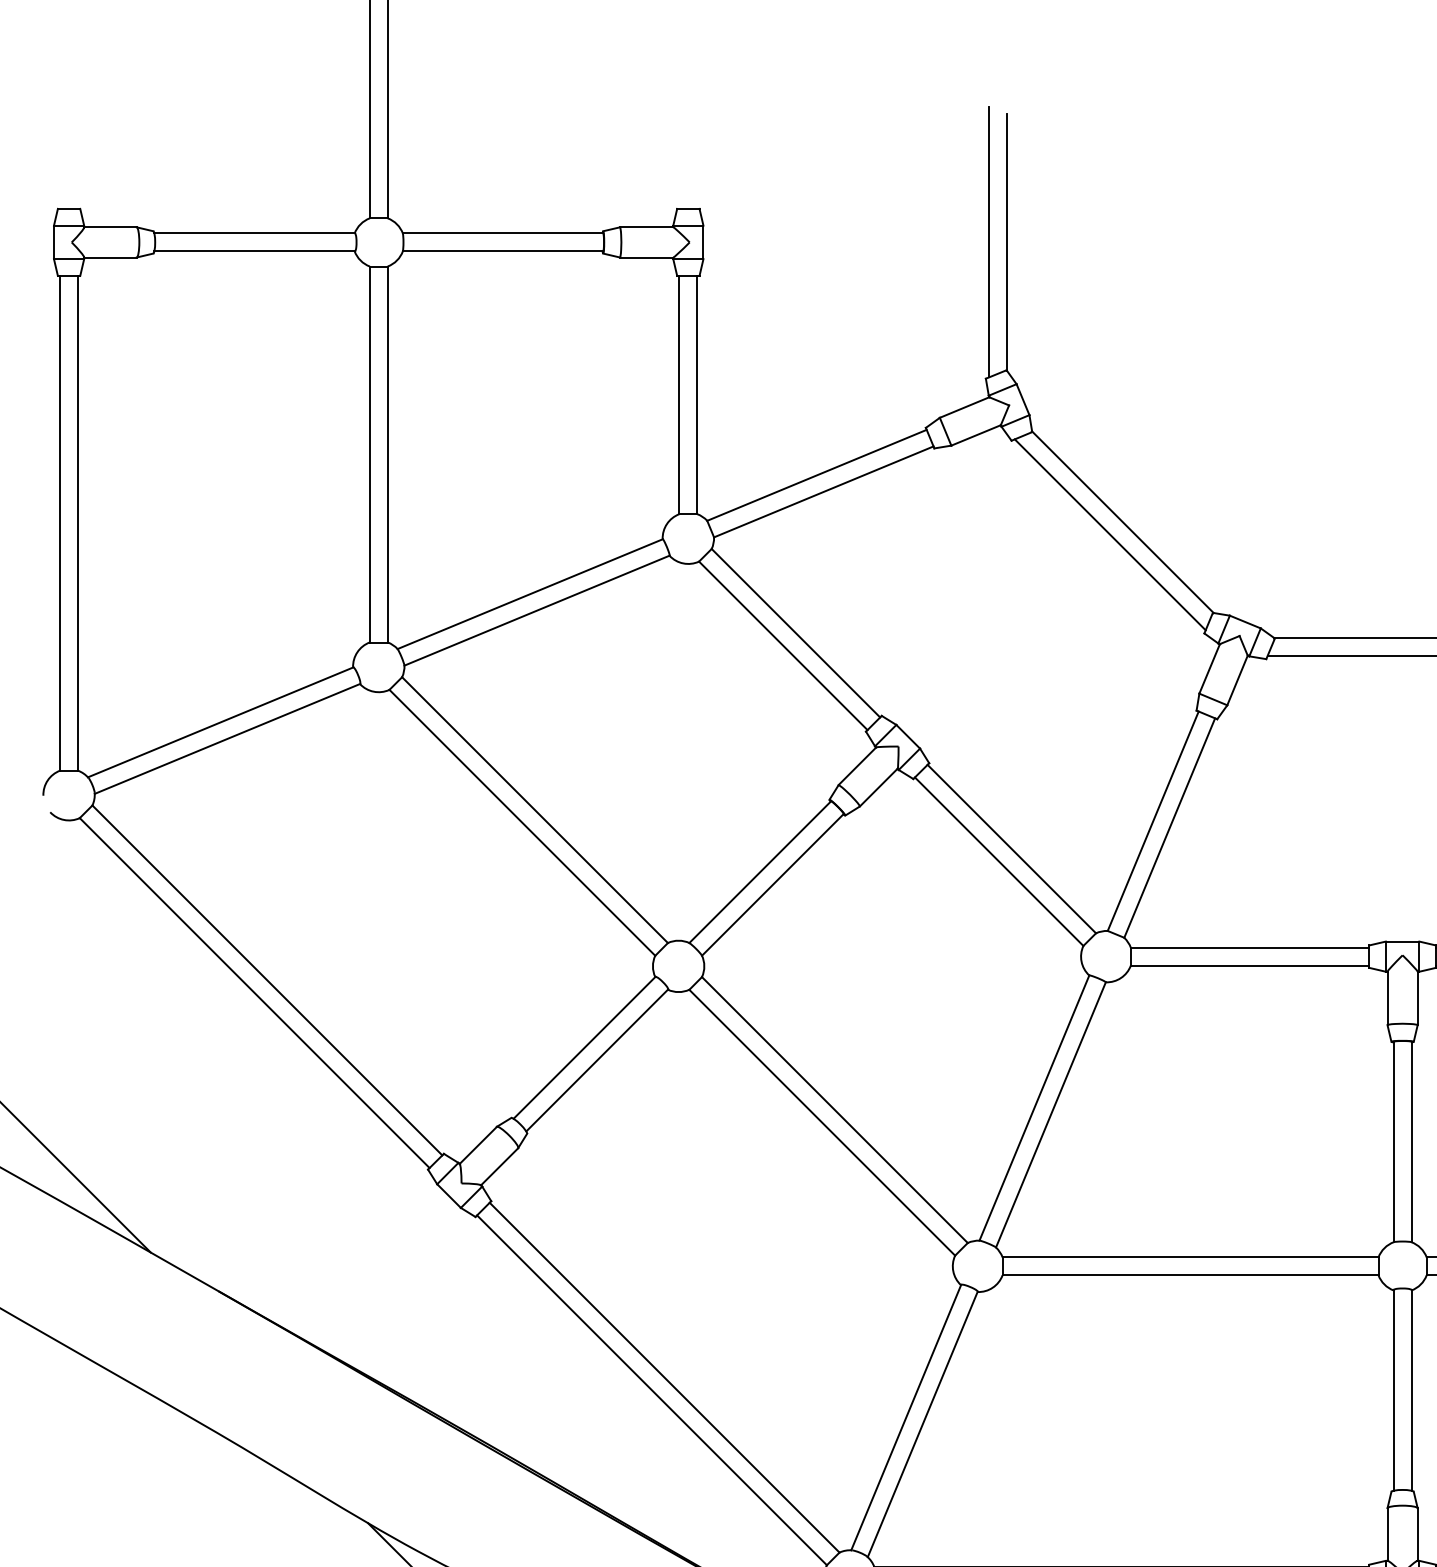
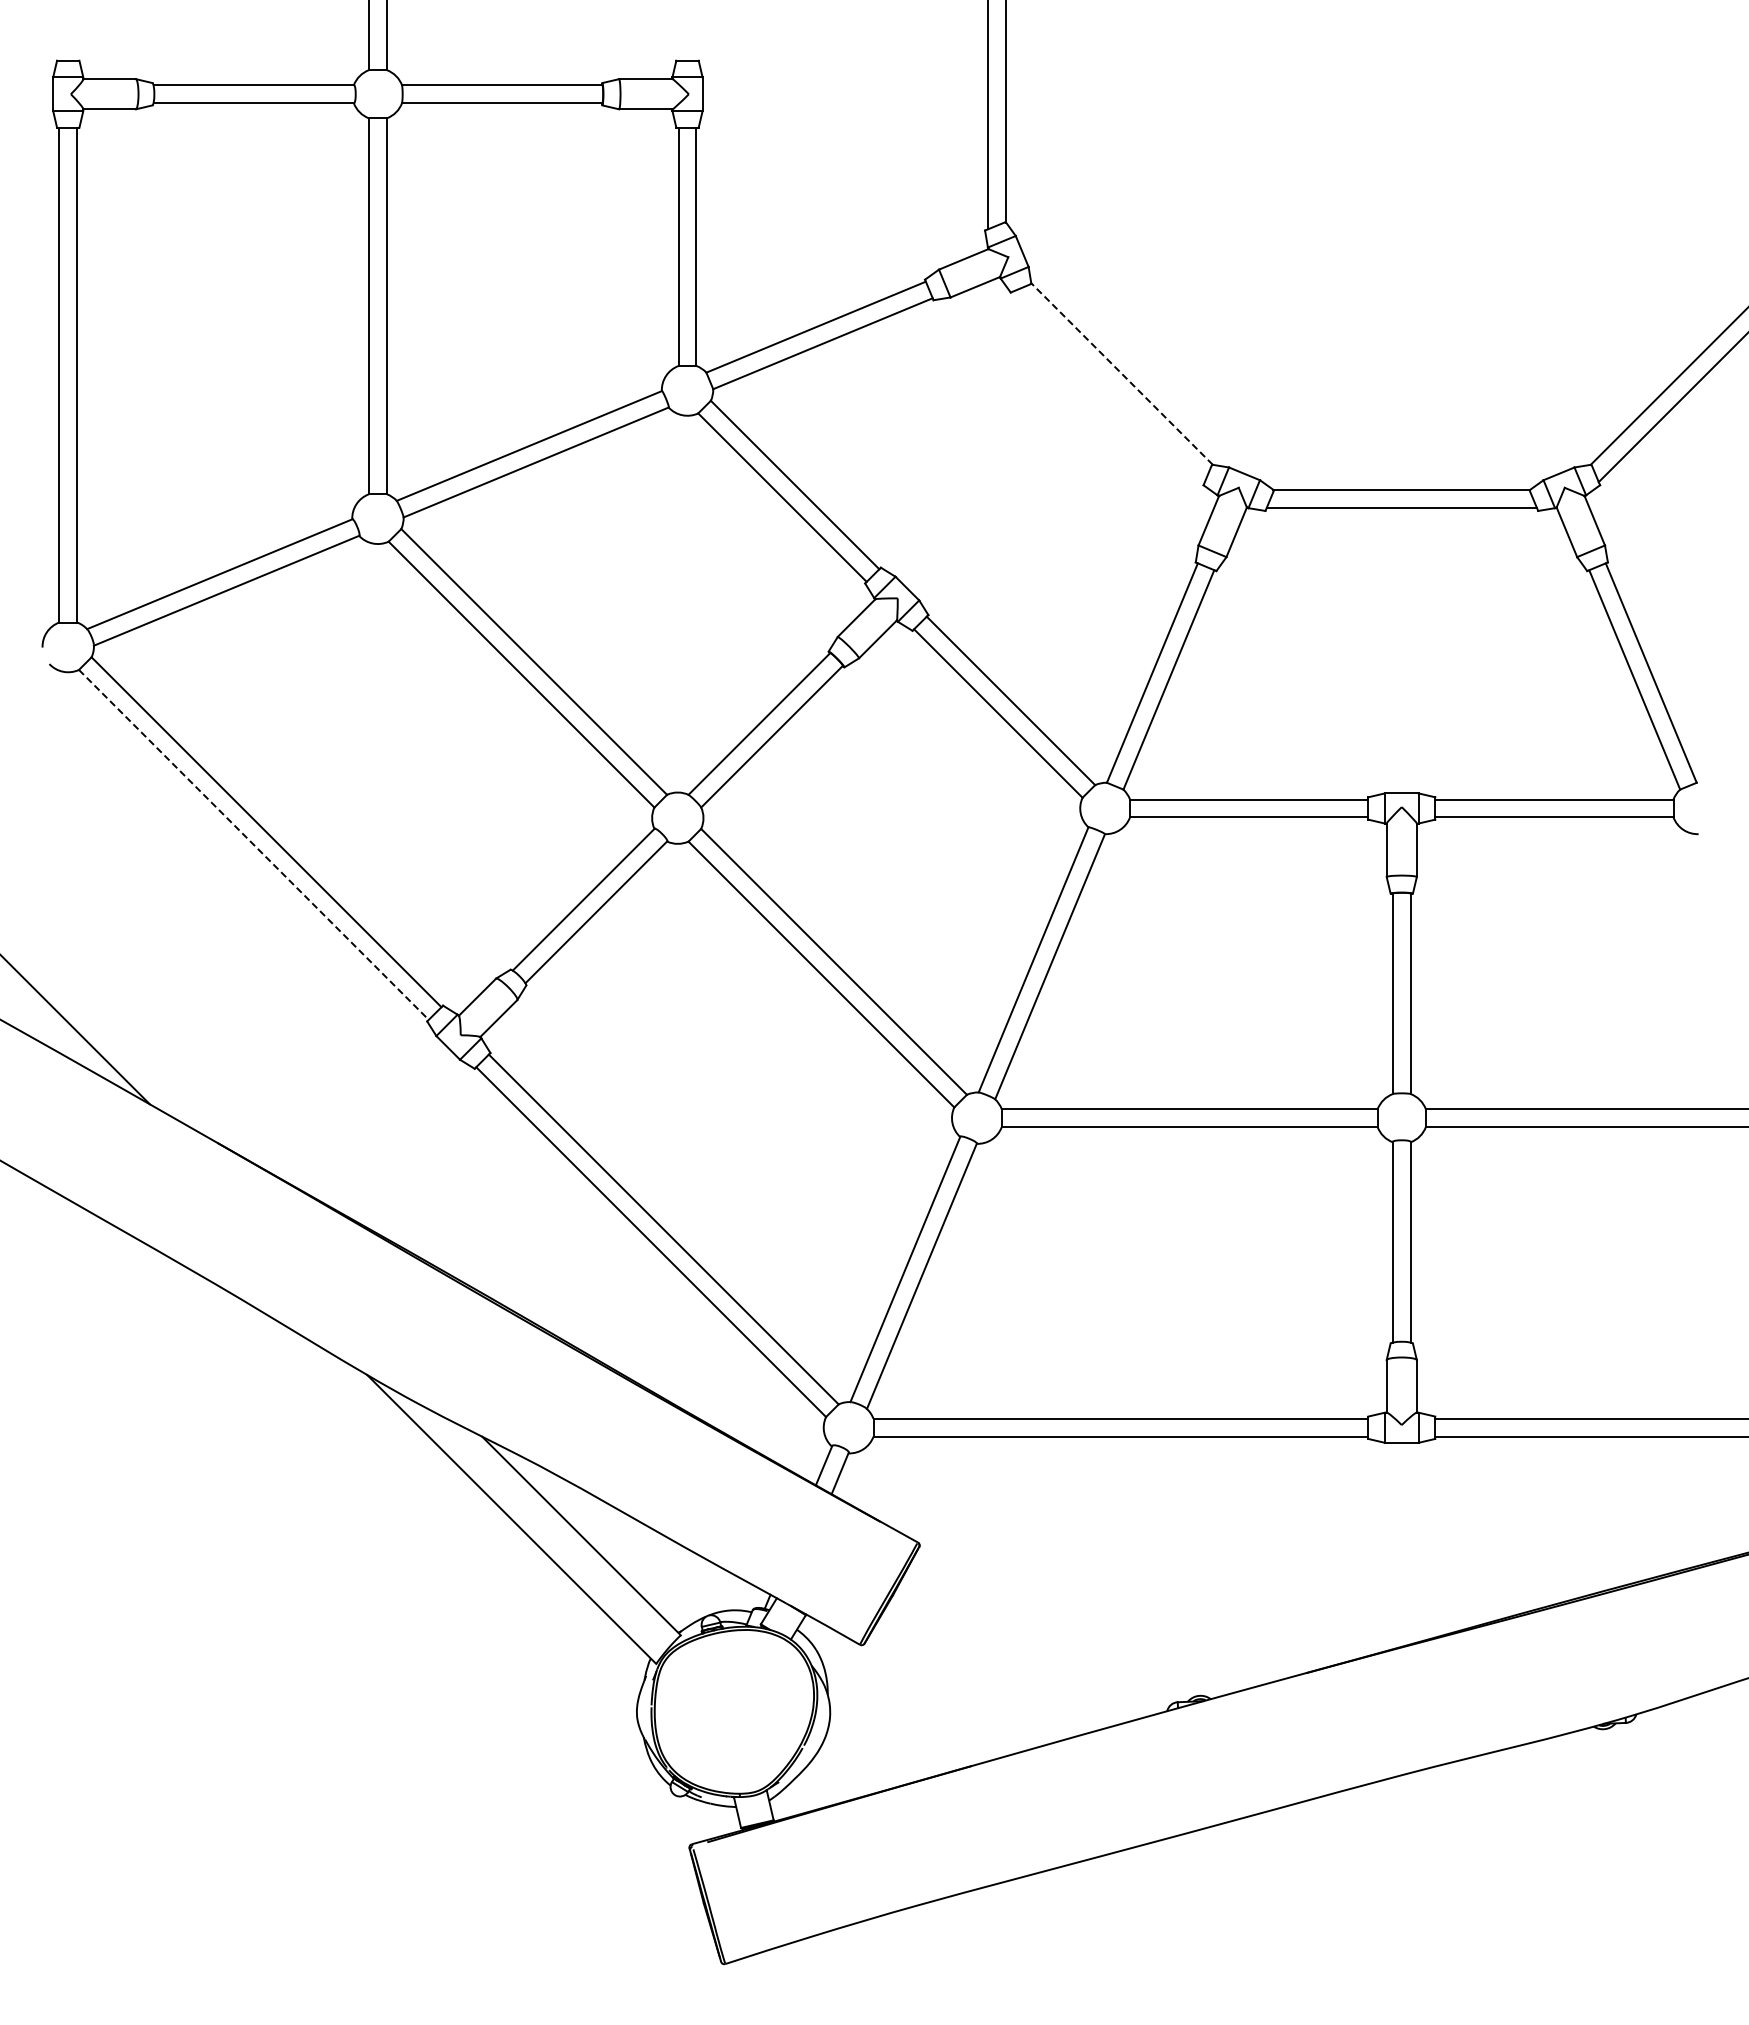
line: (1122, 521) -> (1121, 373), solid -> dashed
line: (1109, 534) -> (1108, 386), removed
line: (255, 993) -> (254, 845), solid -> dashed

